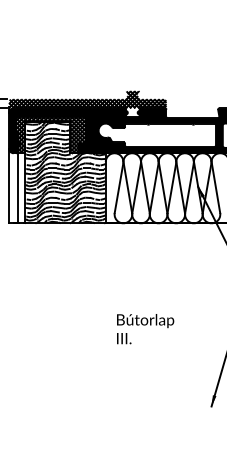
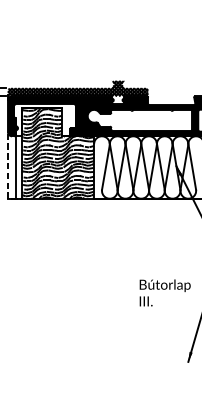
hatch: (50, 135) -> (44, 120), removed
line: (9, 185) -> (8, 165), solid -> dashed
text: (145, 329) -> (165, 293), moved

